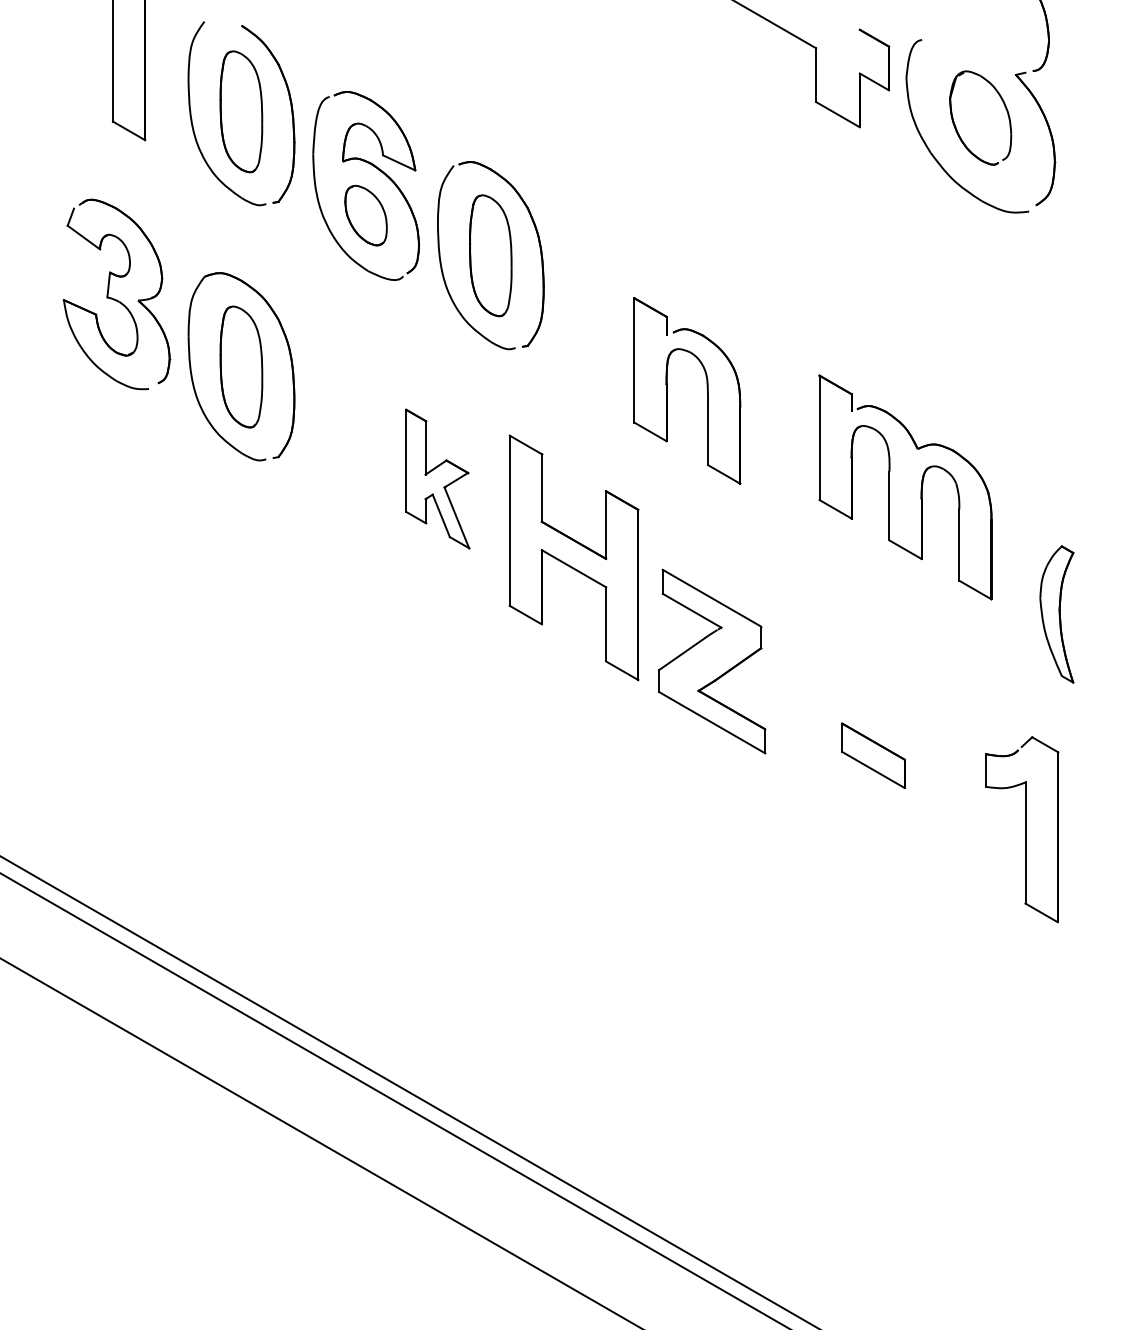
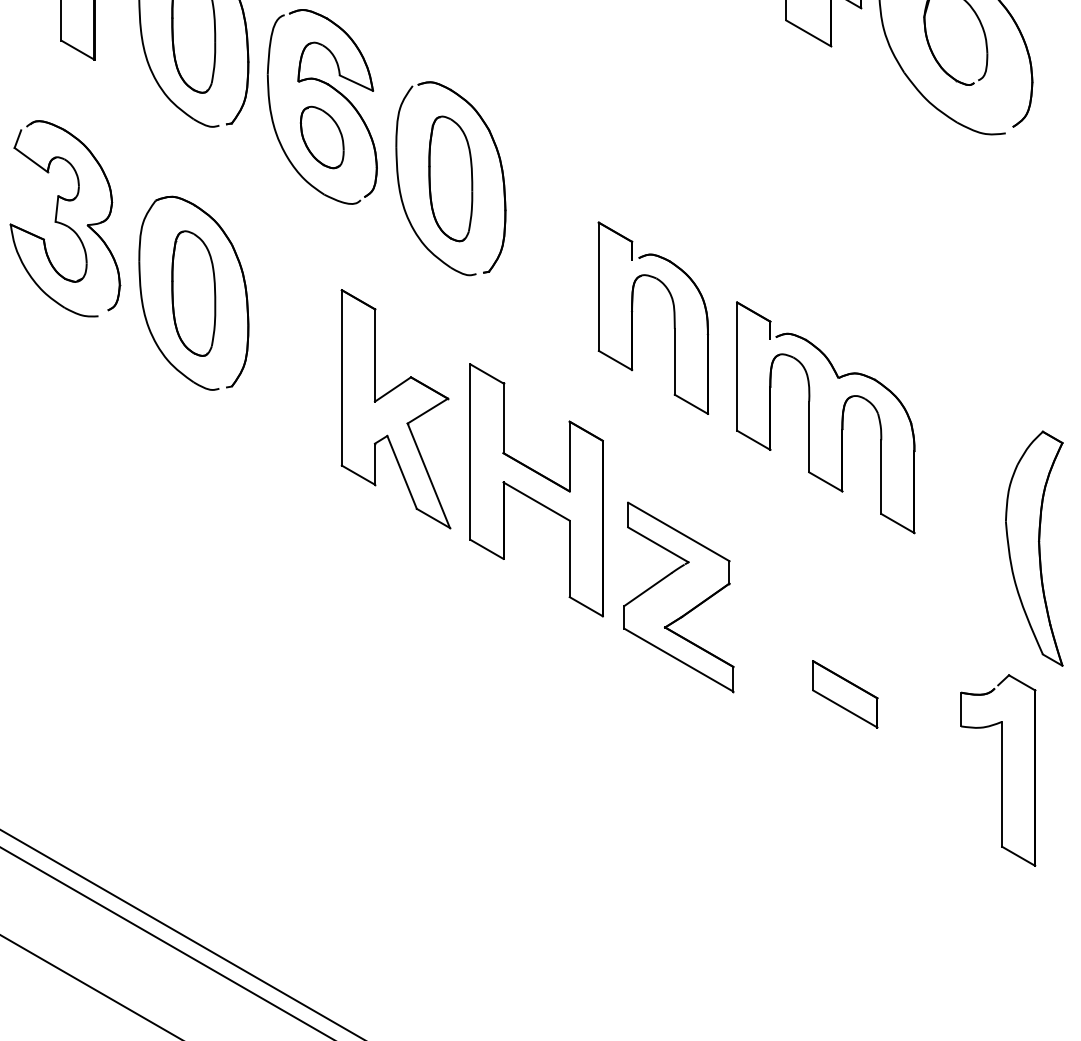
part: (437, 478) -> (395, 408), size x1.67
part: (920, 488) -> (841, 418), moved
part: (1056, 614) -> (1034, 548), size x1.67

